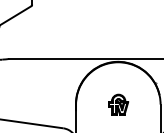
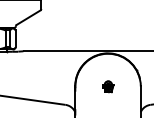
part: (118, 104) -> (108, 86), size x0.7

